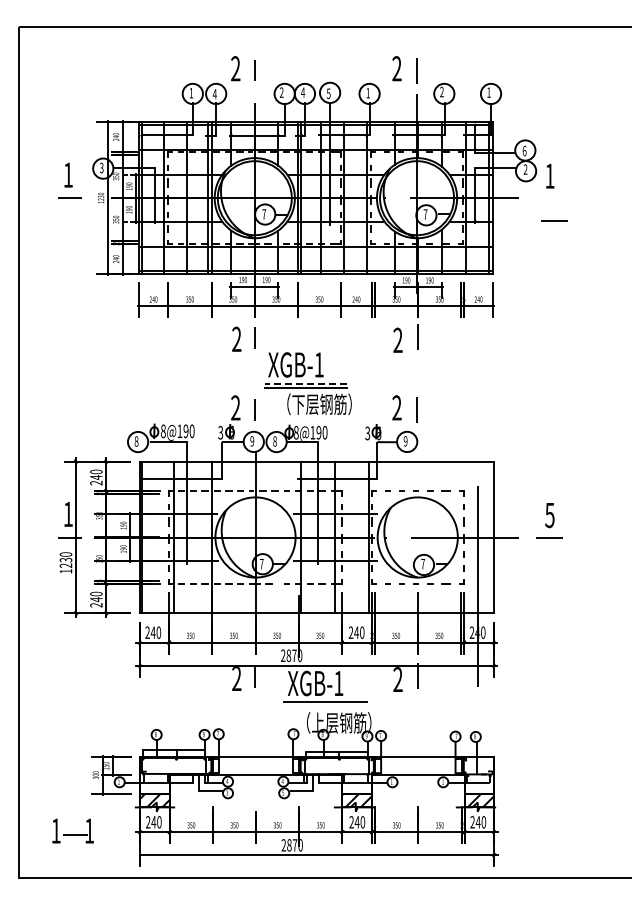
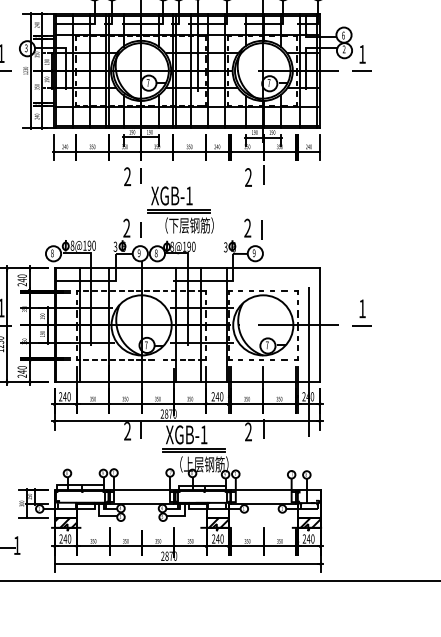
line: (554, 220) -> (362, 70), moved
line: (305, 383) -> (179, 209), dashed -> solid
text: (549, 515) -> (362, 308), 5 -> 1
line: (325, 706) -> (194, 452), added

